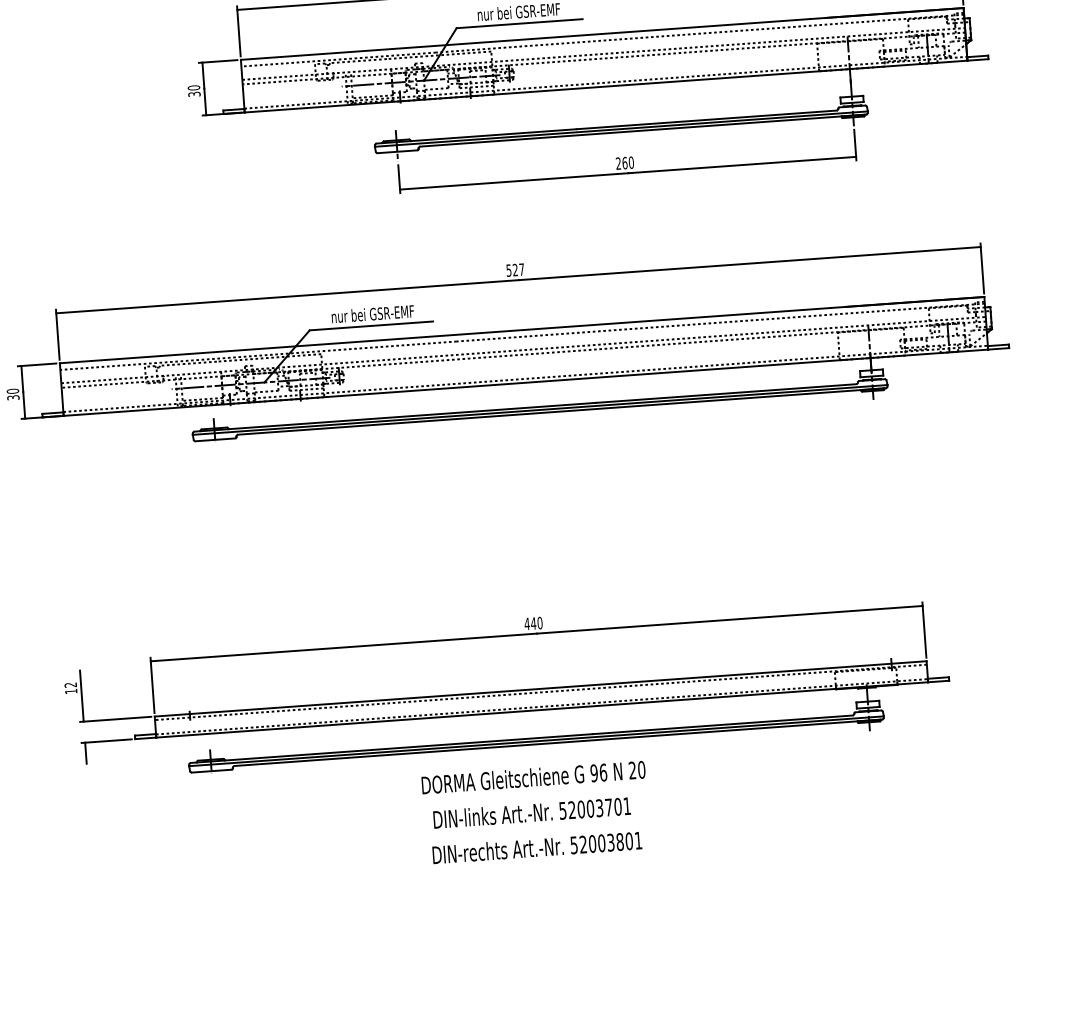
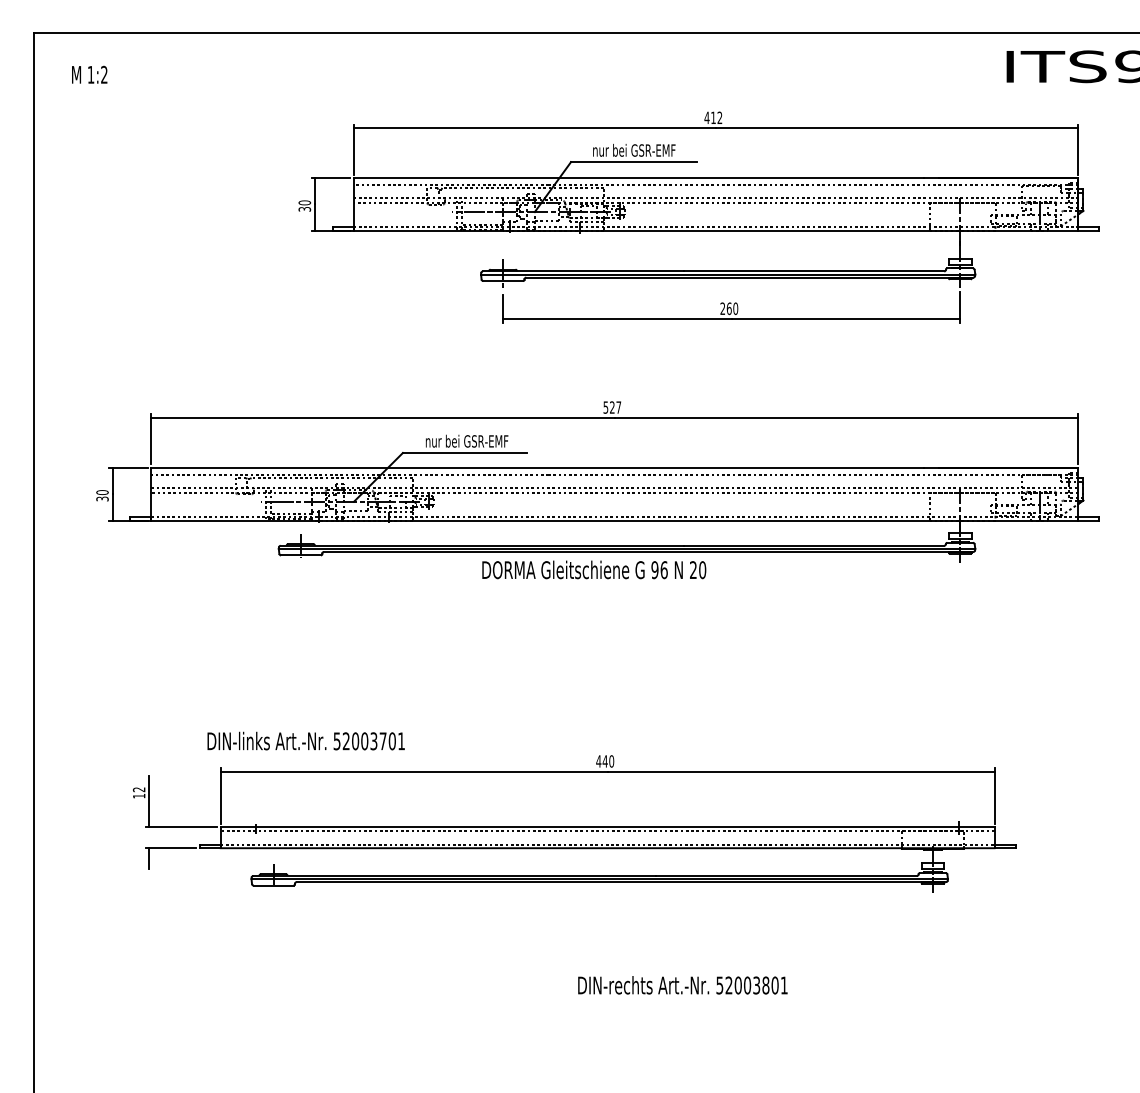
text: (533, 777) -> (594, 569), moved
text: (531, 812) -> (305, 740), moved
text: (536, 847) -> (682, 985), moved

